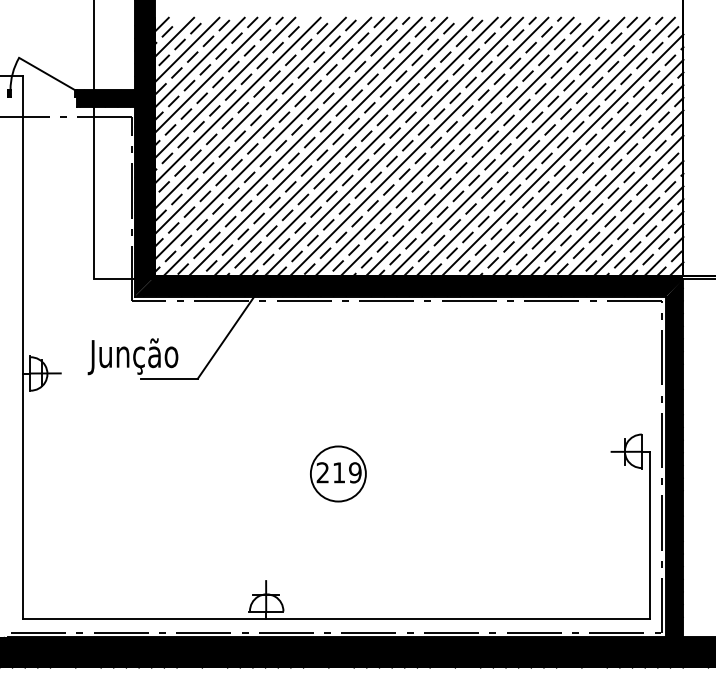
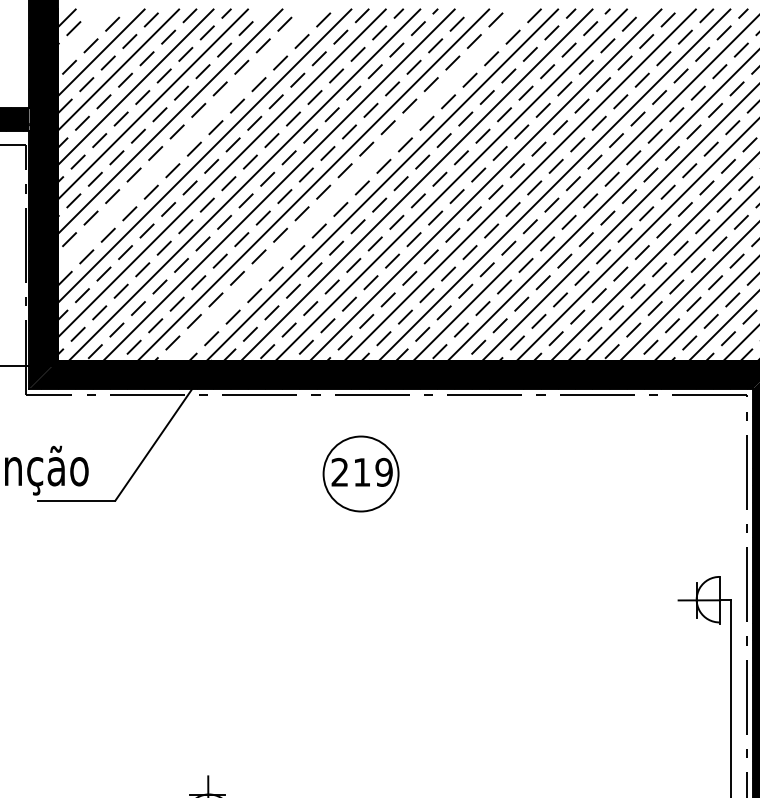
line: (174, 36) -> (83, 34), removed
line: (250, 112) -> (186, 138), removed
line: (368, 146) -> (347, 184), removed
part: (338, 473) -> (361, 473), moved

